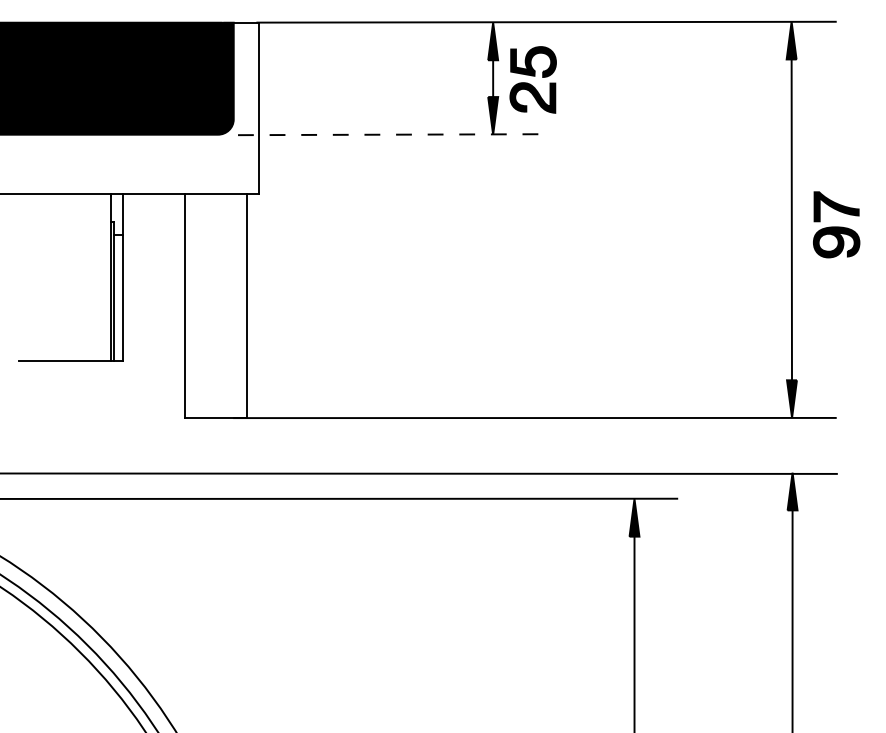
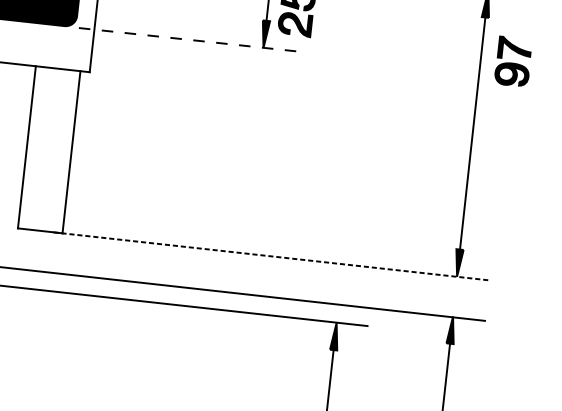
part: (836, 224) -> (513, 61), moved
line: (534, 418) -> (270, 256), solid -> dashed

